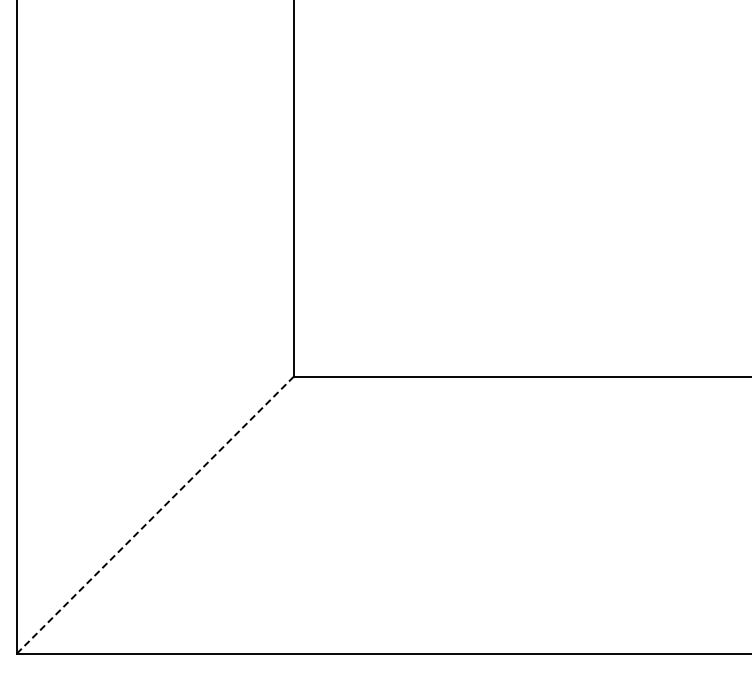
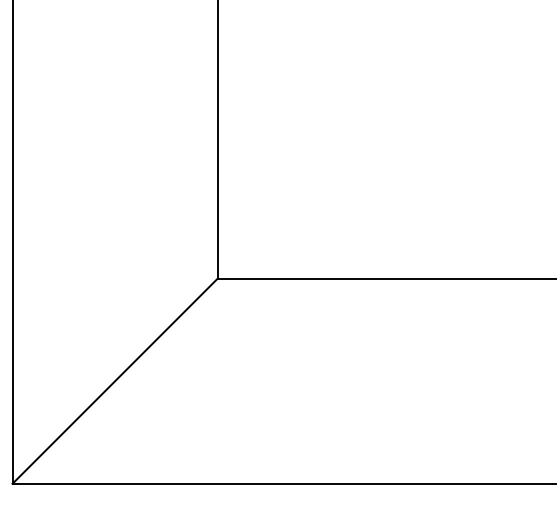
line: (155, 515) -> (115, 381), dashed -> solid

